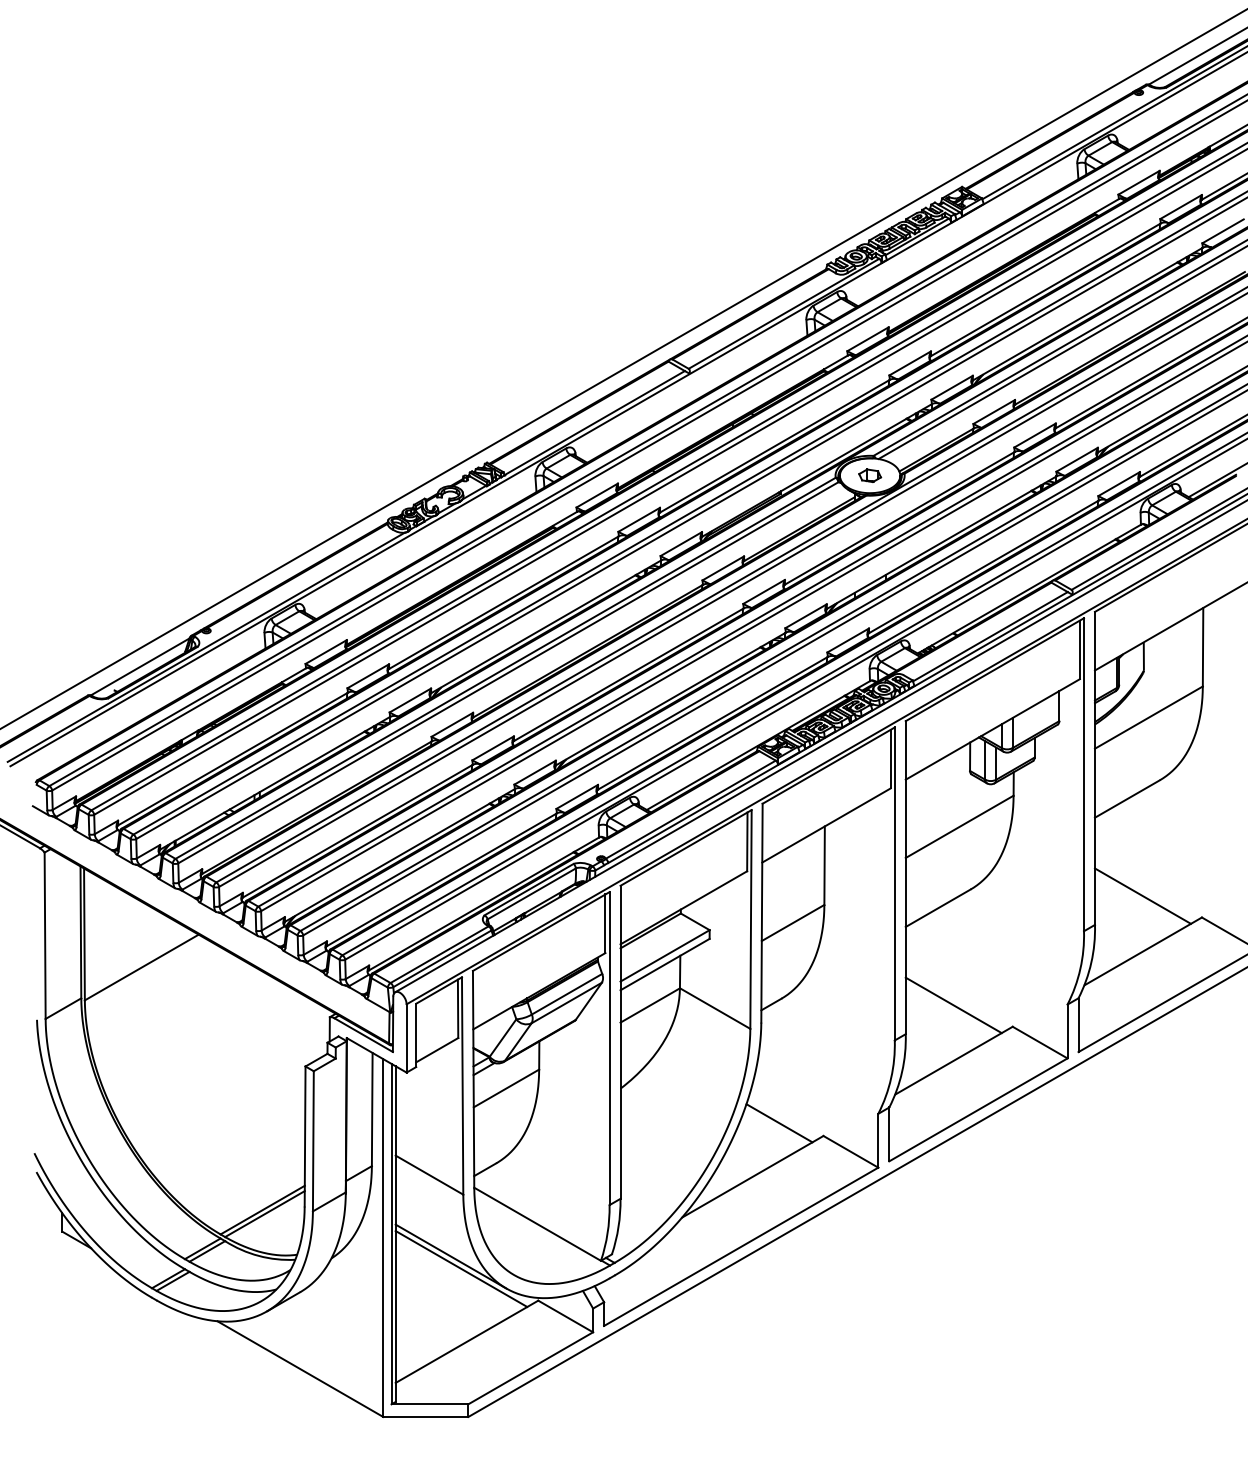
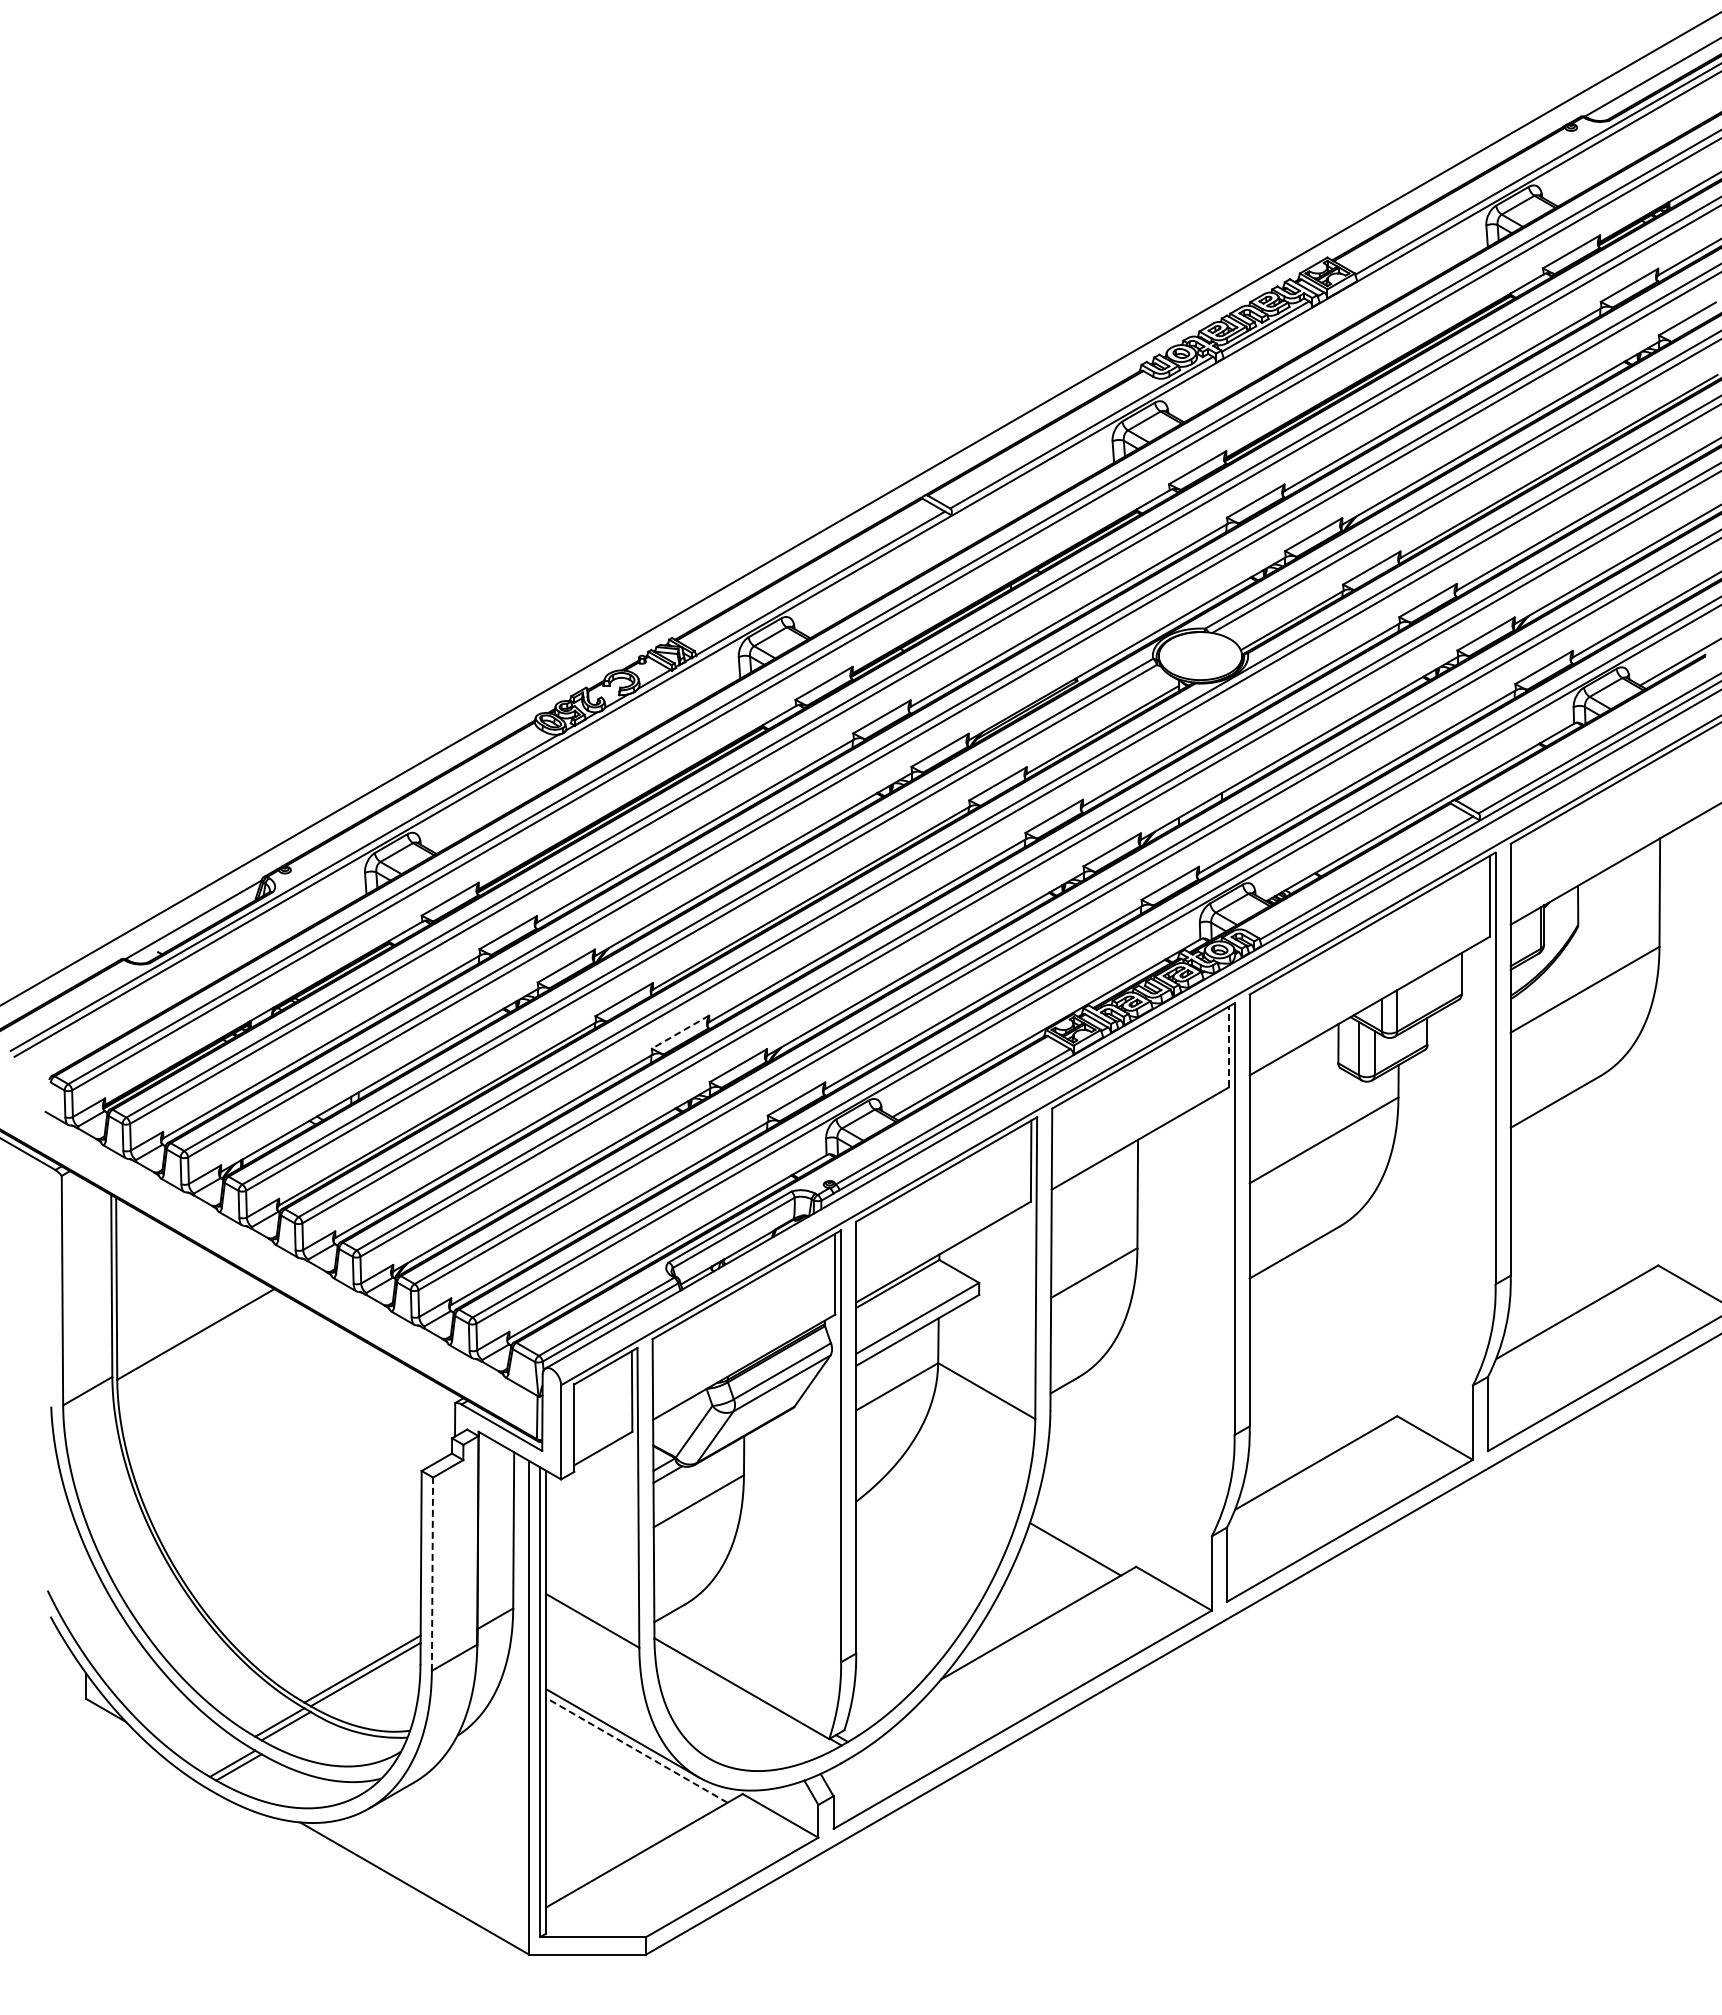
part: (870, 475) -> (1200, 655), removed
line: (493, 748) -> (680, 1032), solid -> dashed
line: (890, 758) -> (1228, 1046), solid -> dashed
line: (1142, 895) -> (1576, 1235), removed
line: (953, 1005) -> (1315, 1386), removed
line: (313, 1141) -> (432, 1574), solid -> dashed
line: (461, 1269) -> (636, 1750), solid -> dashed

